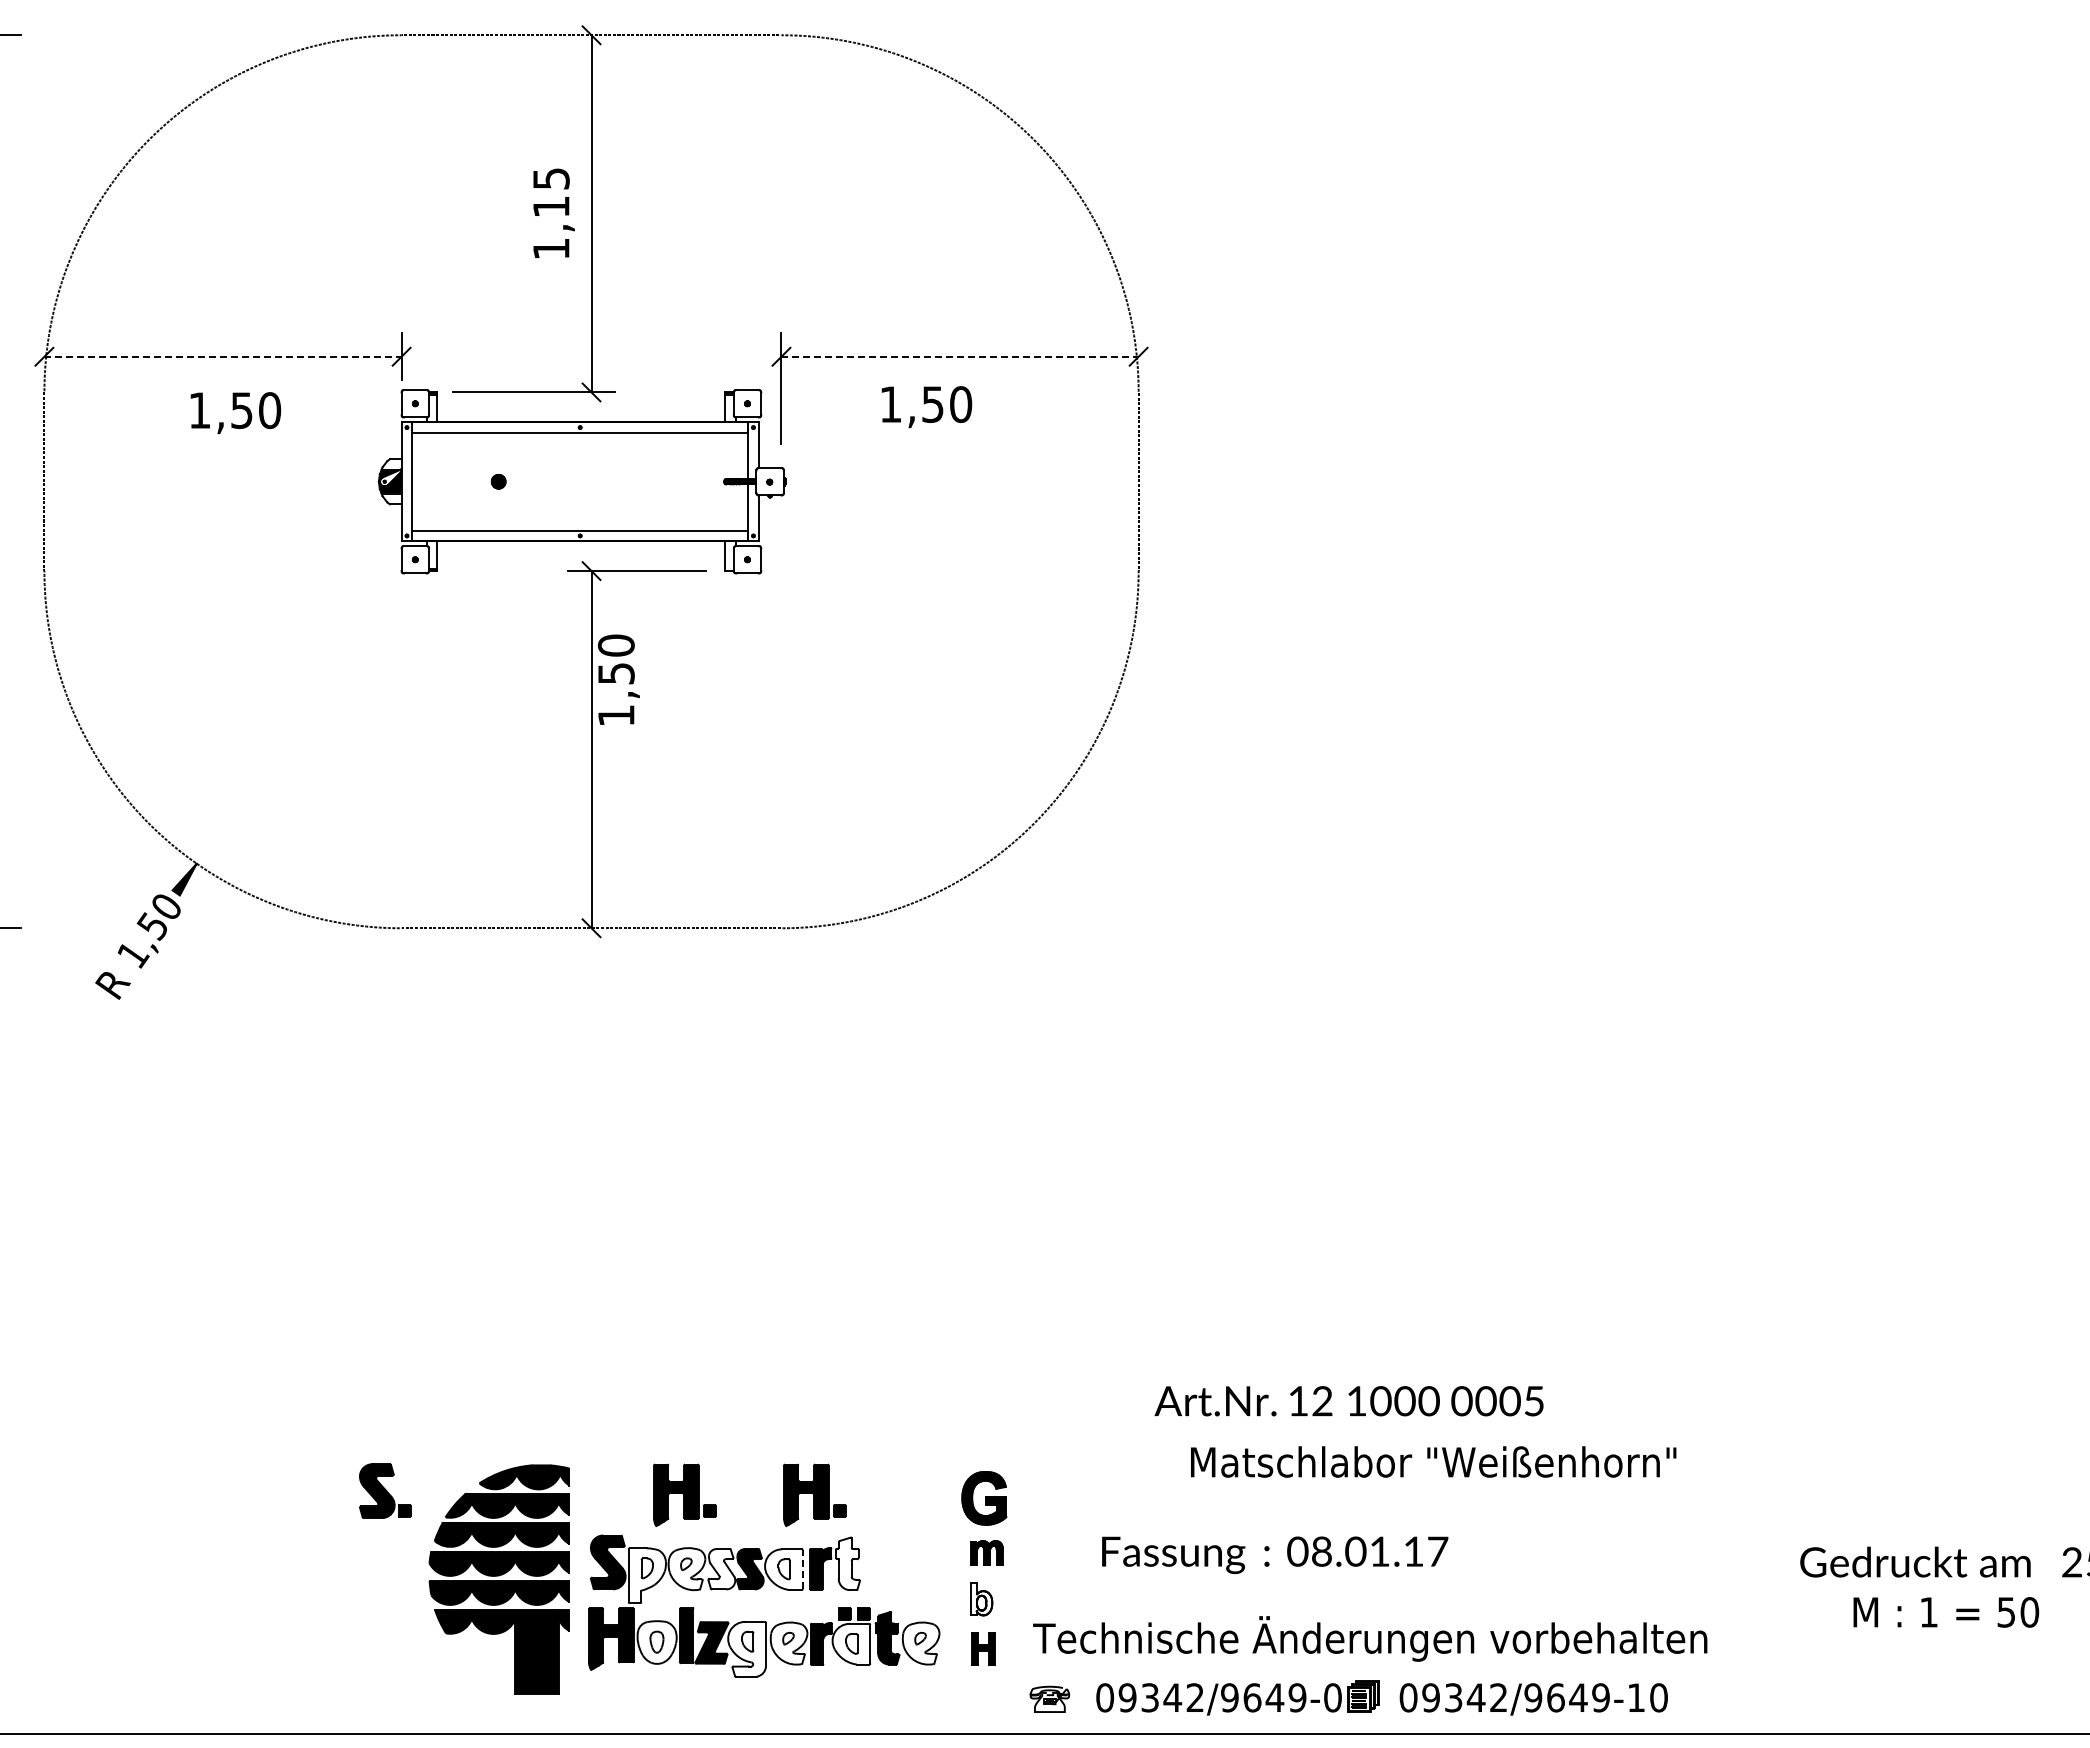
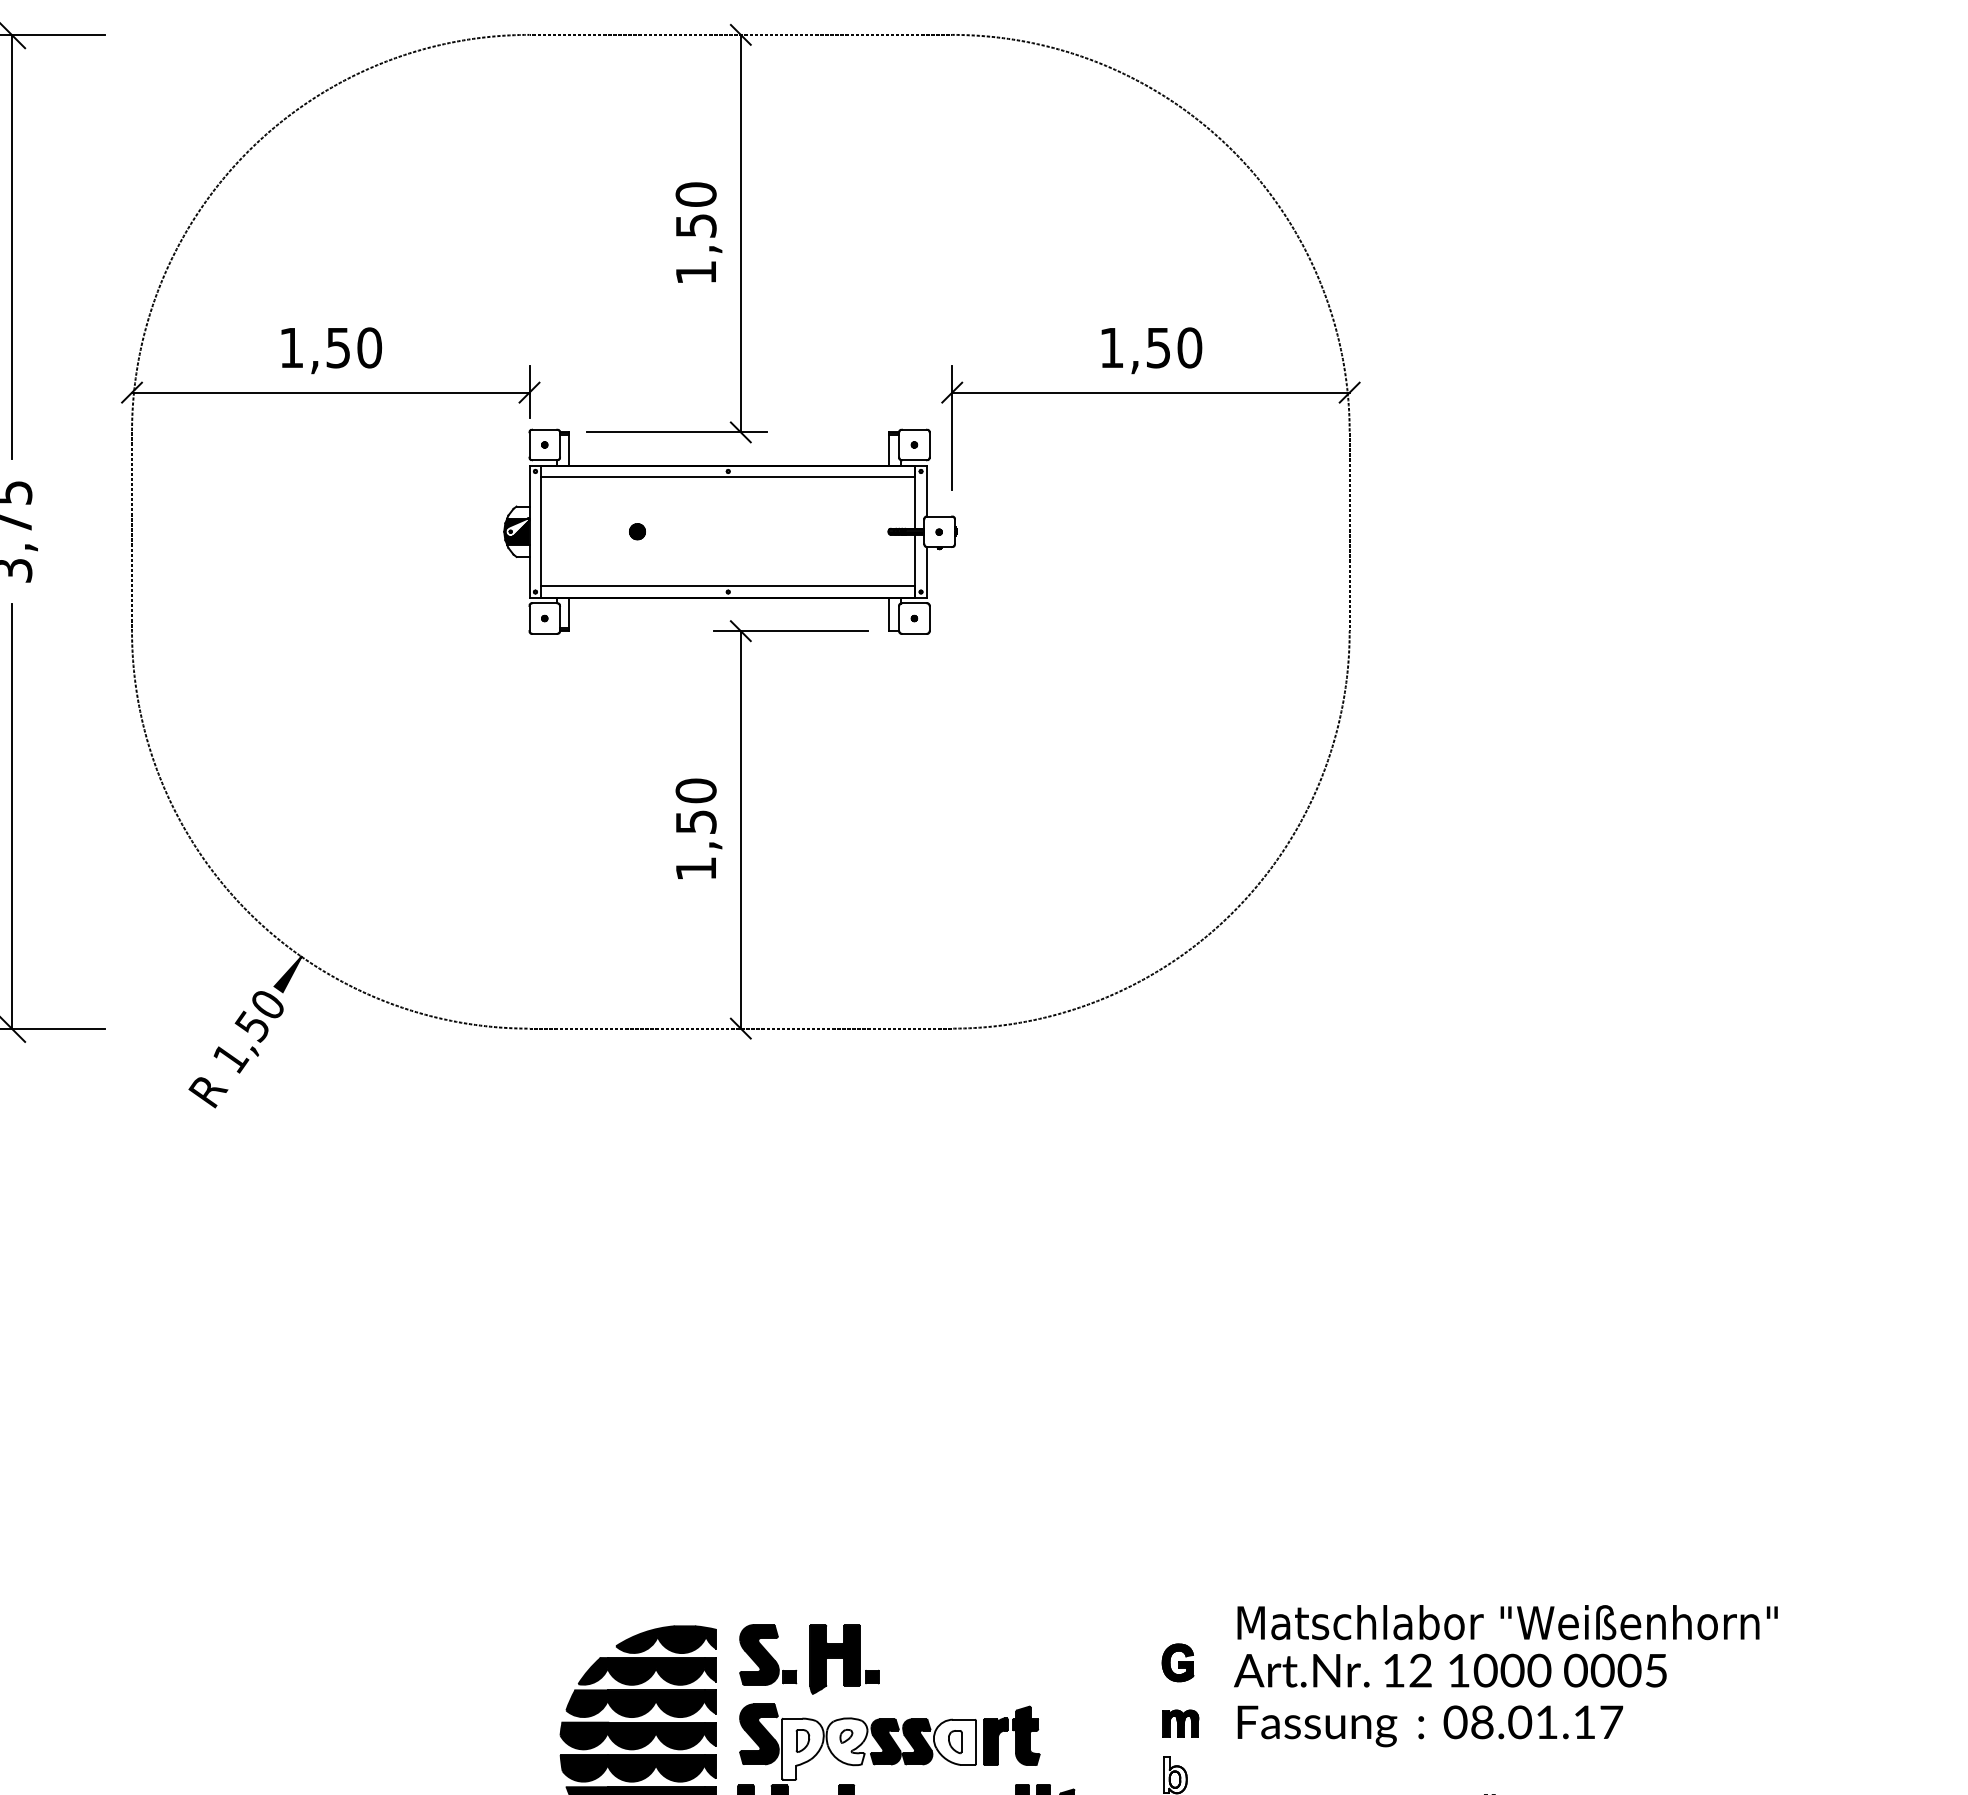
text: (550, 192) -> (695, 209), 1,15 -> 1,50
line: (223, 356) -> (331, 392), dashed -> solid
line: (960, 356) -> (1151, 392), dashed -> solid
text: (926, 407) -> (1151, 351), moved
text: (235, 413) -> (331, 351), moved
text: (618, 679) -> (698, 828), moved
text: (1348, 1401) -> (1449, 1670), moved
text: (1433, 1461) -> (1507, 1622), moved
part: (385, 1490) -> (768, 1654), moved
part: (814, 1494) -> (988, 1658), removed
part: (984, 1497) -> (1178, 1662), size x0.62
text: (1275, 1555) -> (1430, 1726), moved
fill: (847, 1563) -> (1025, 1735), added
fill: (721, 1569) -> (885, 1742), added
line: (802, 1569) -> (975, 1742), dashed -> solid

